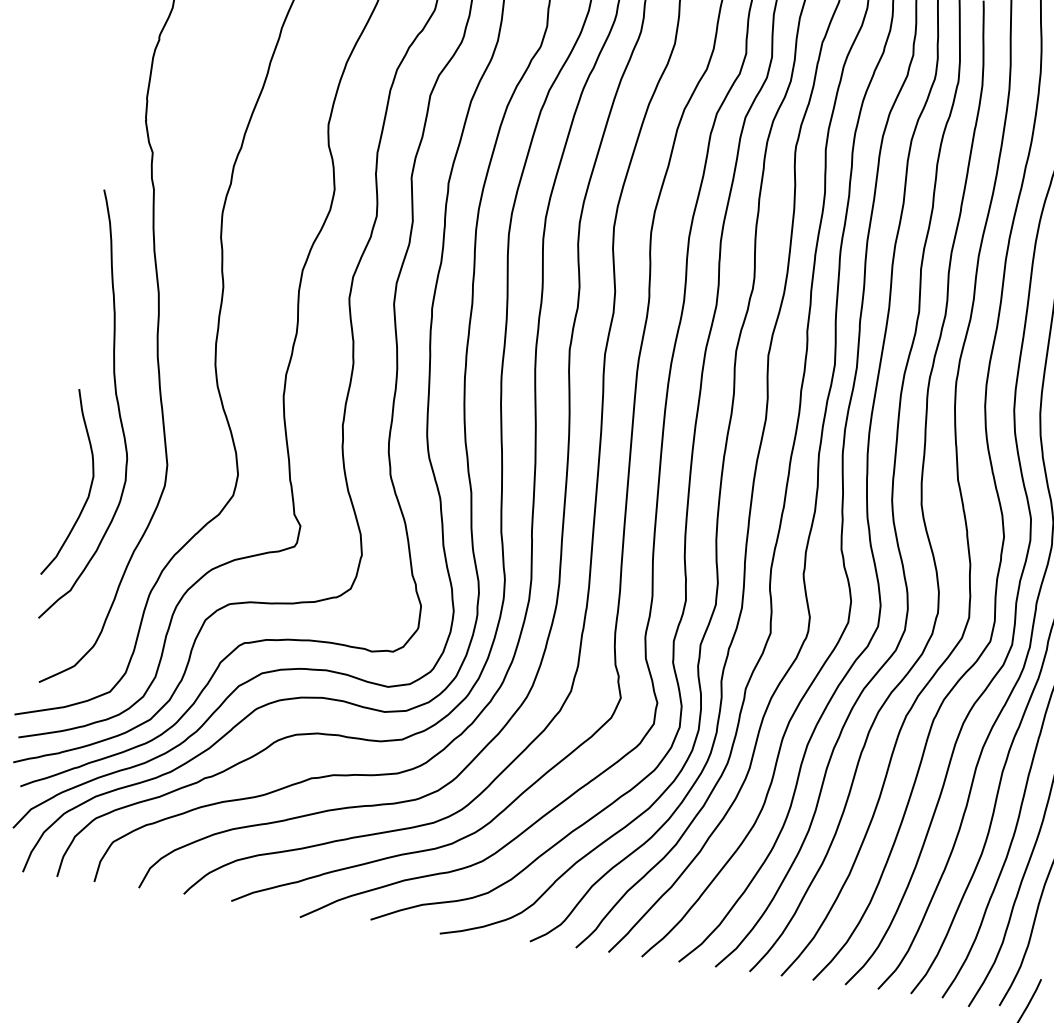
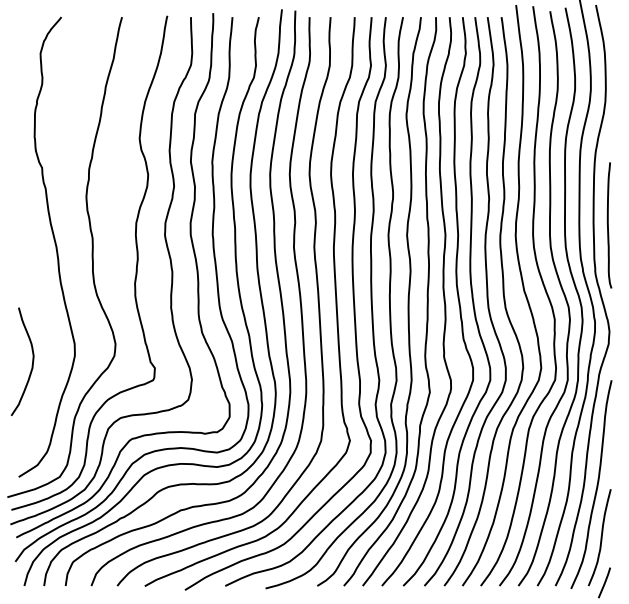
curve: (115, 402) -> (40, 312), removed

